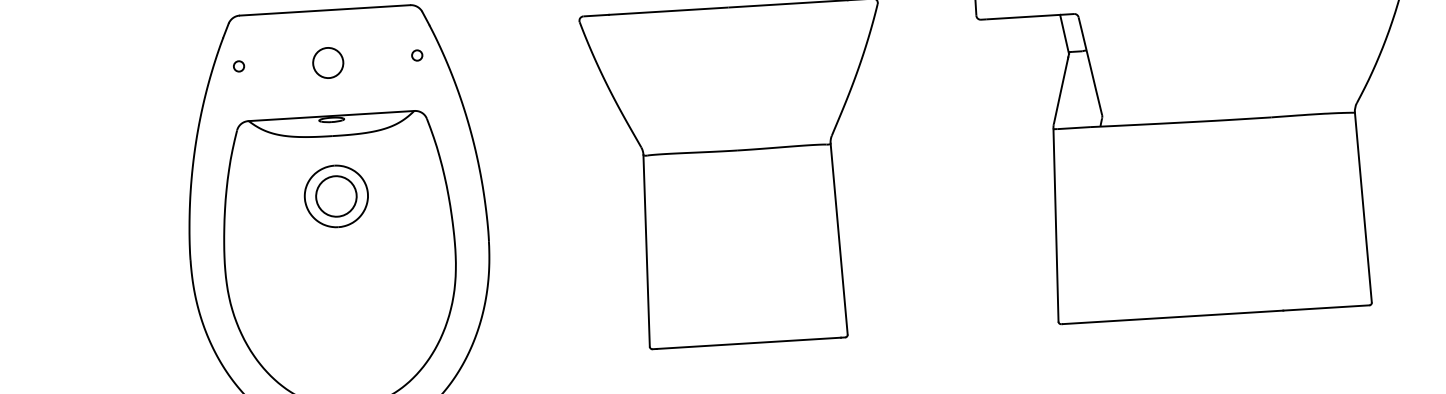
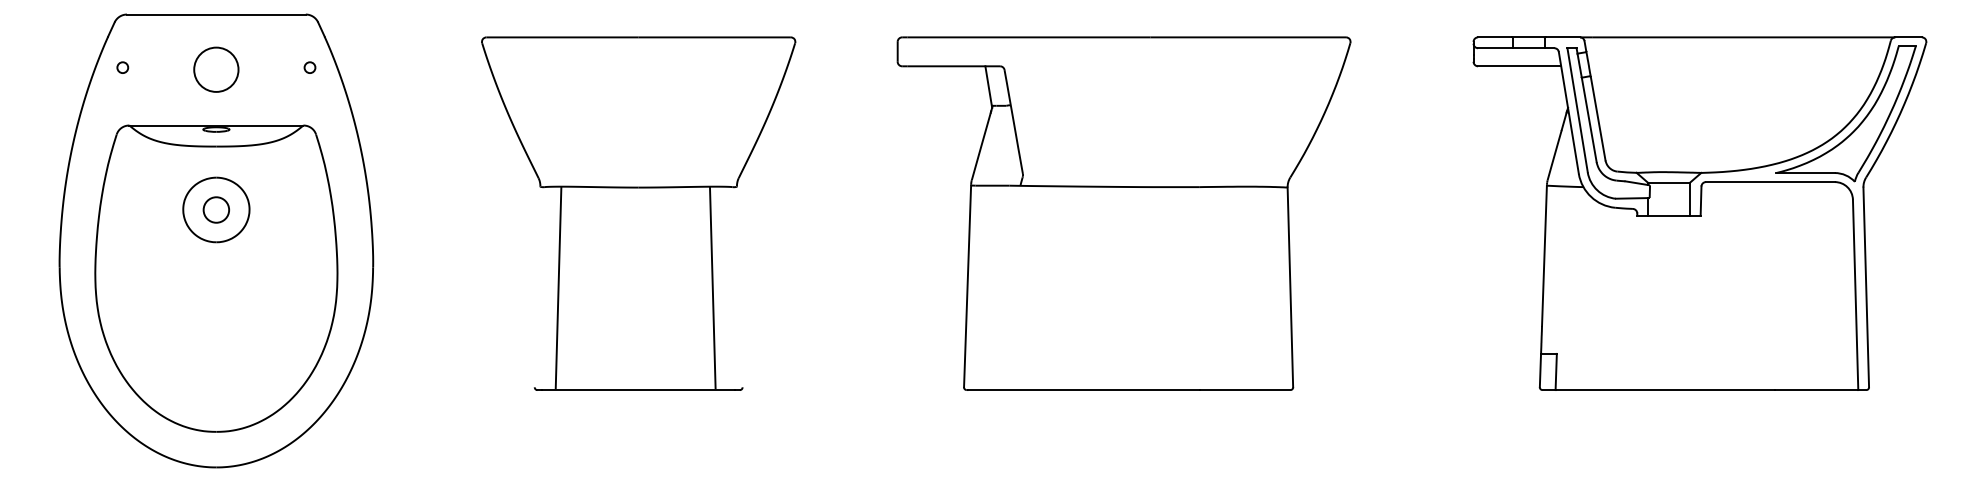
circle: (328, 62) -> (216, 69), size x1.4
circle: (336, 195) -> (216, 209), size x0.6
line: (838, 238) -> (712, 287), moved
line: (646, 250) -> (558, 287), moved

